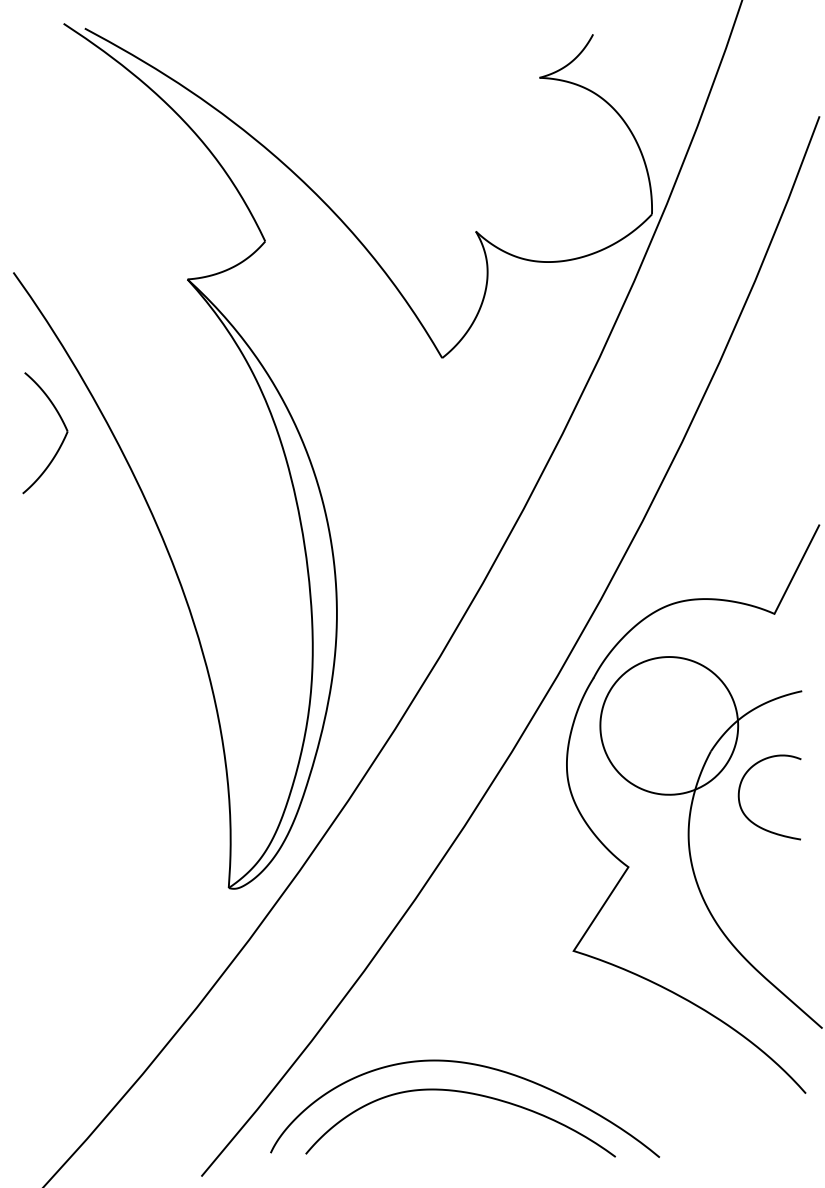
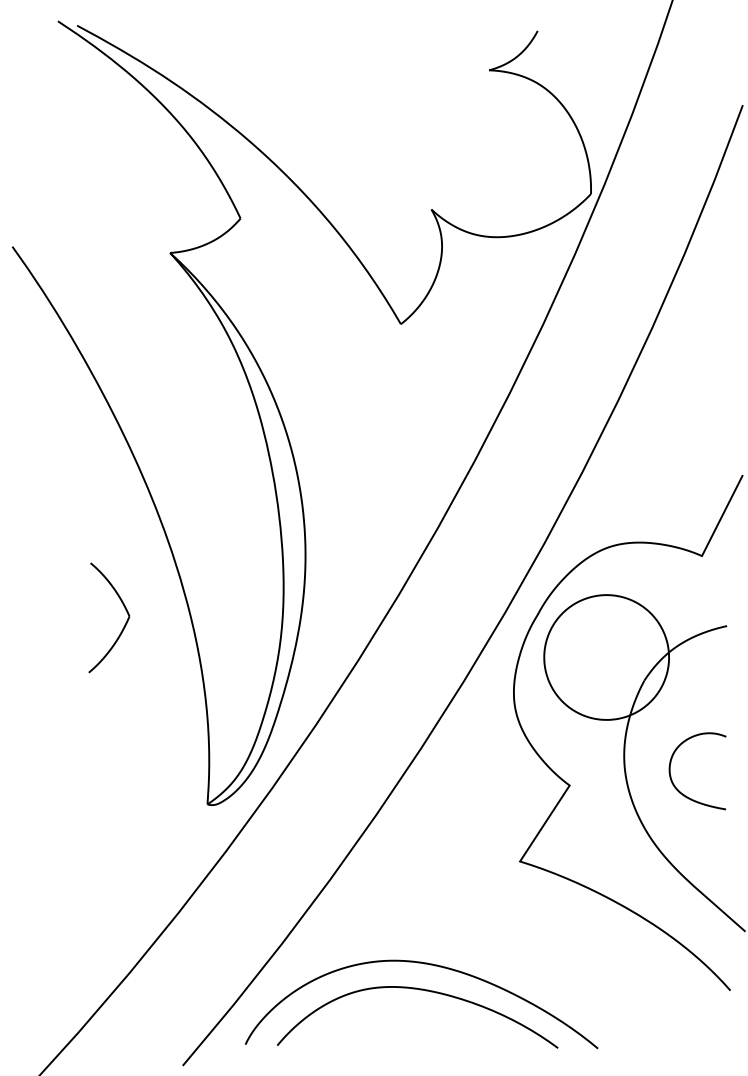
part: (61, 442) -> (123, 626), moved
curve: (748, 817) -> (678, 789), moved

